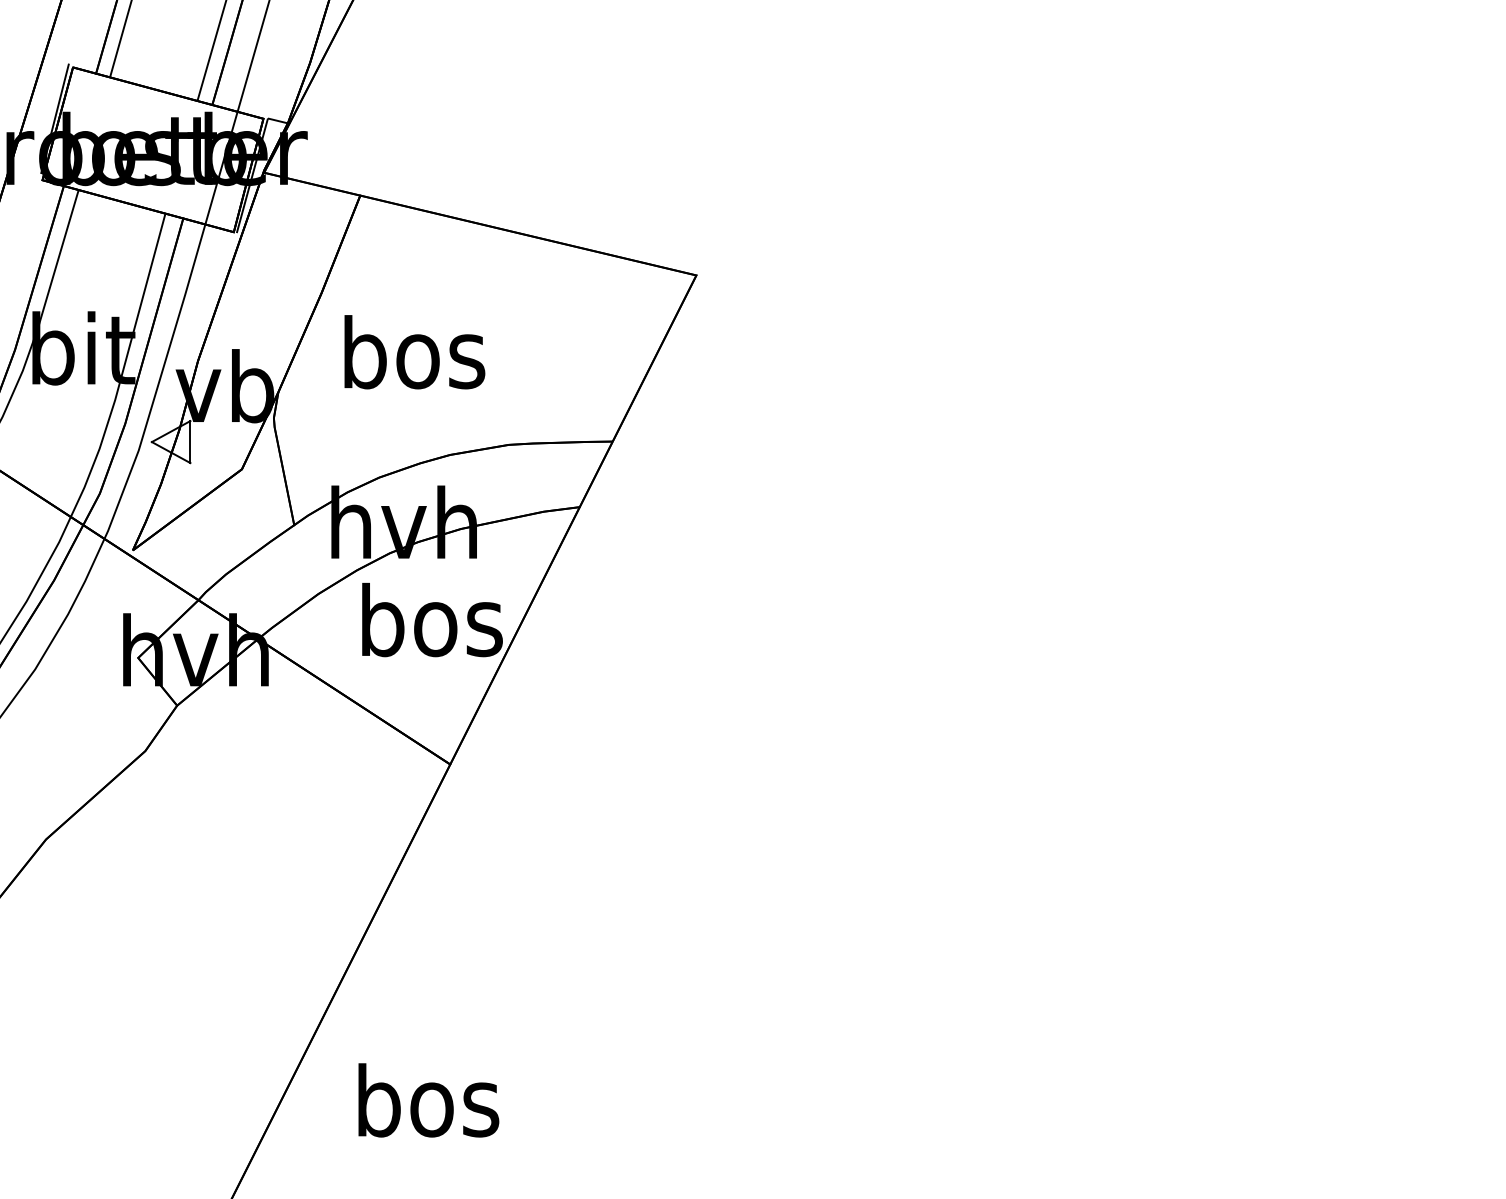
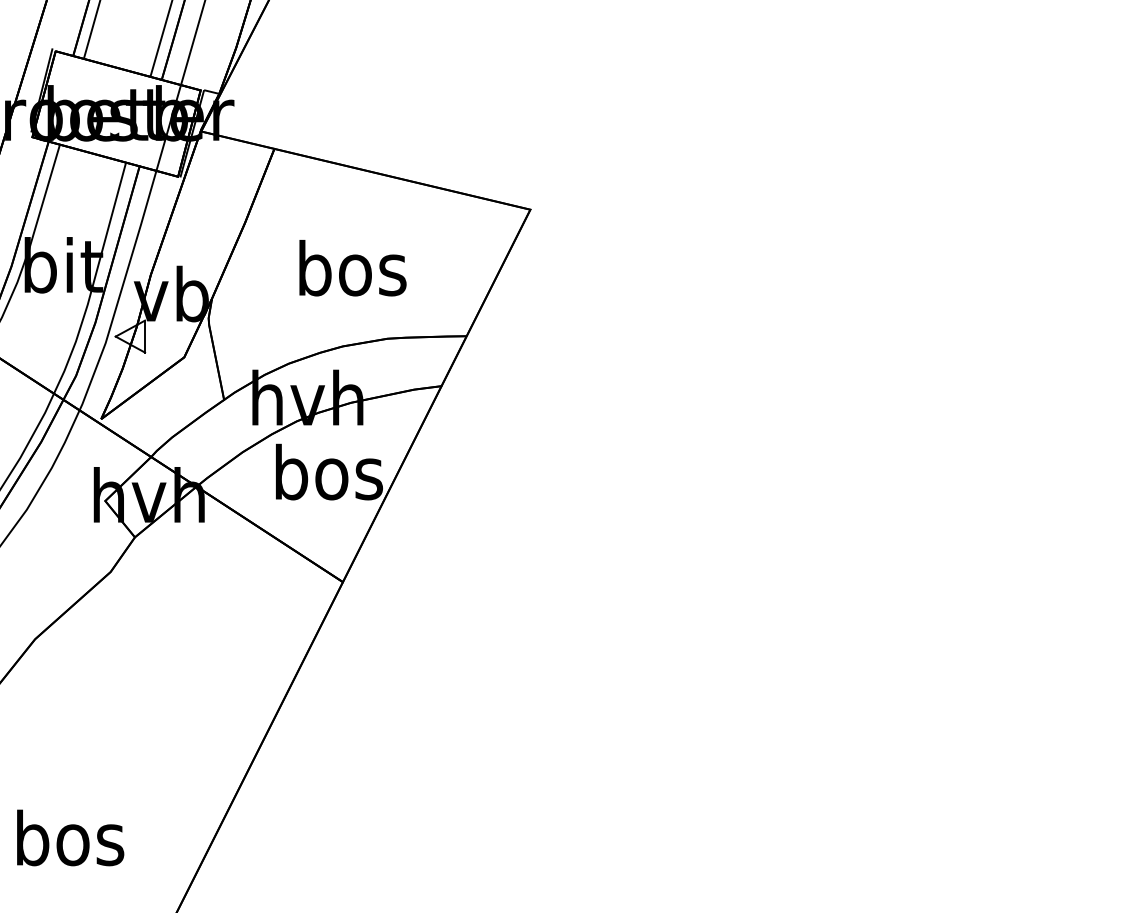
text: (414, 352) -> (352, 268), moved
text: (428, 1099) -> (70, 837), moved

